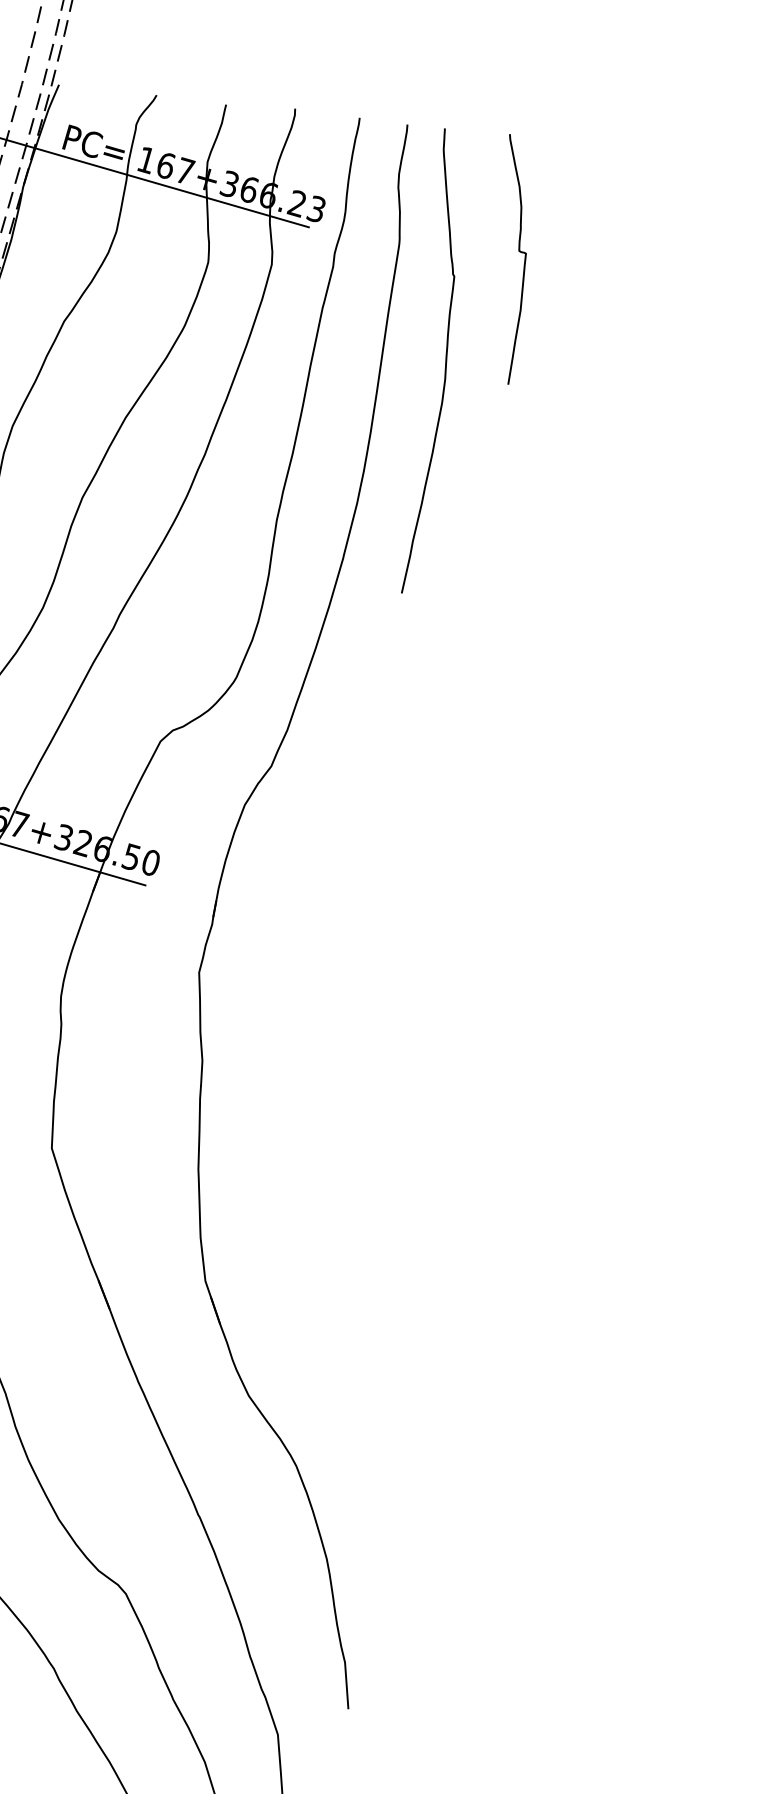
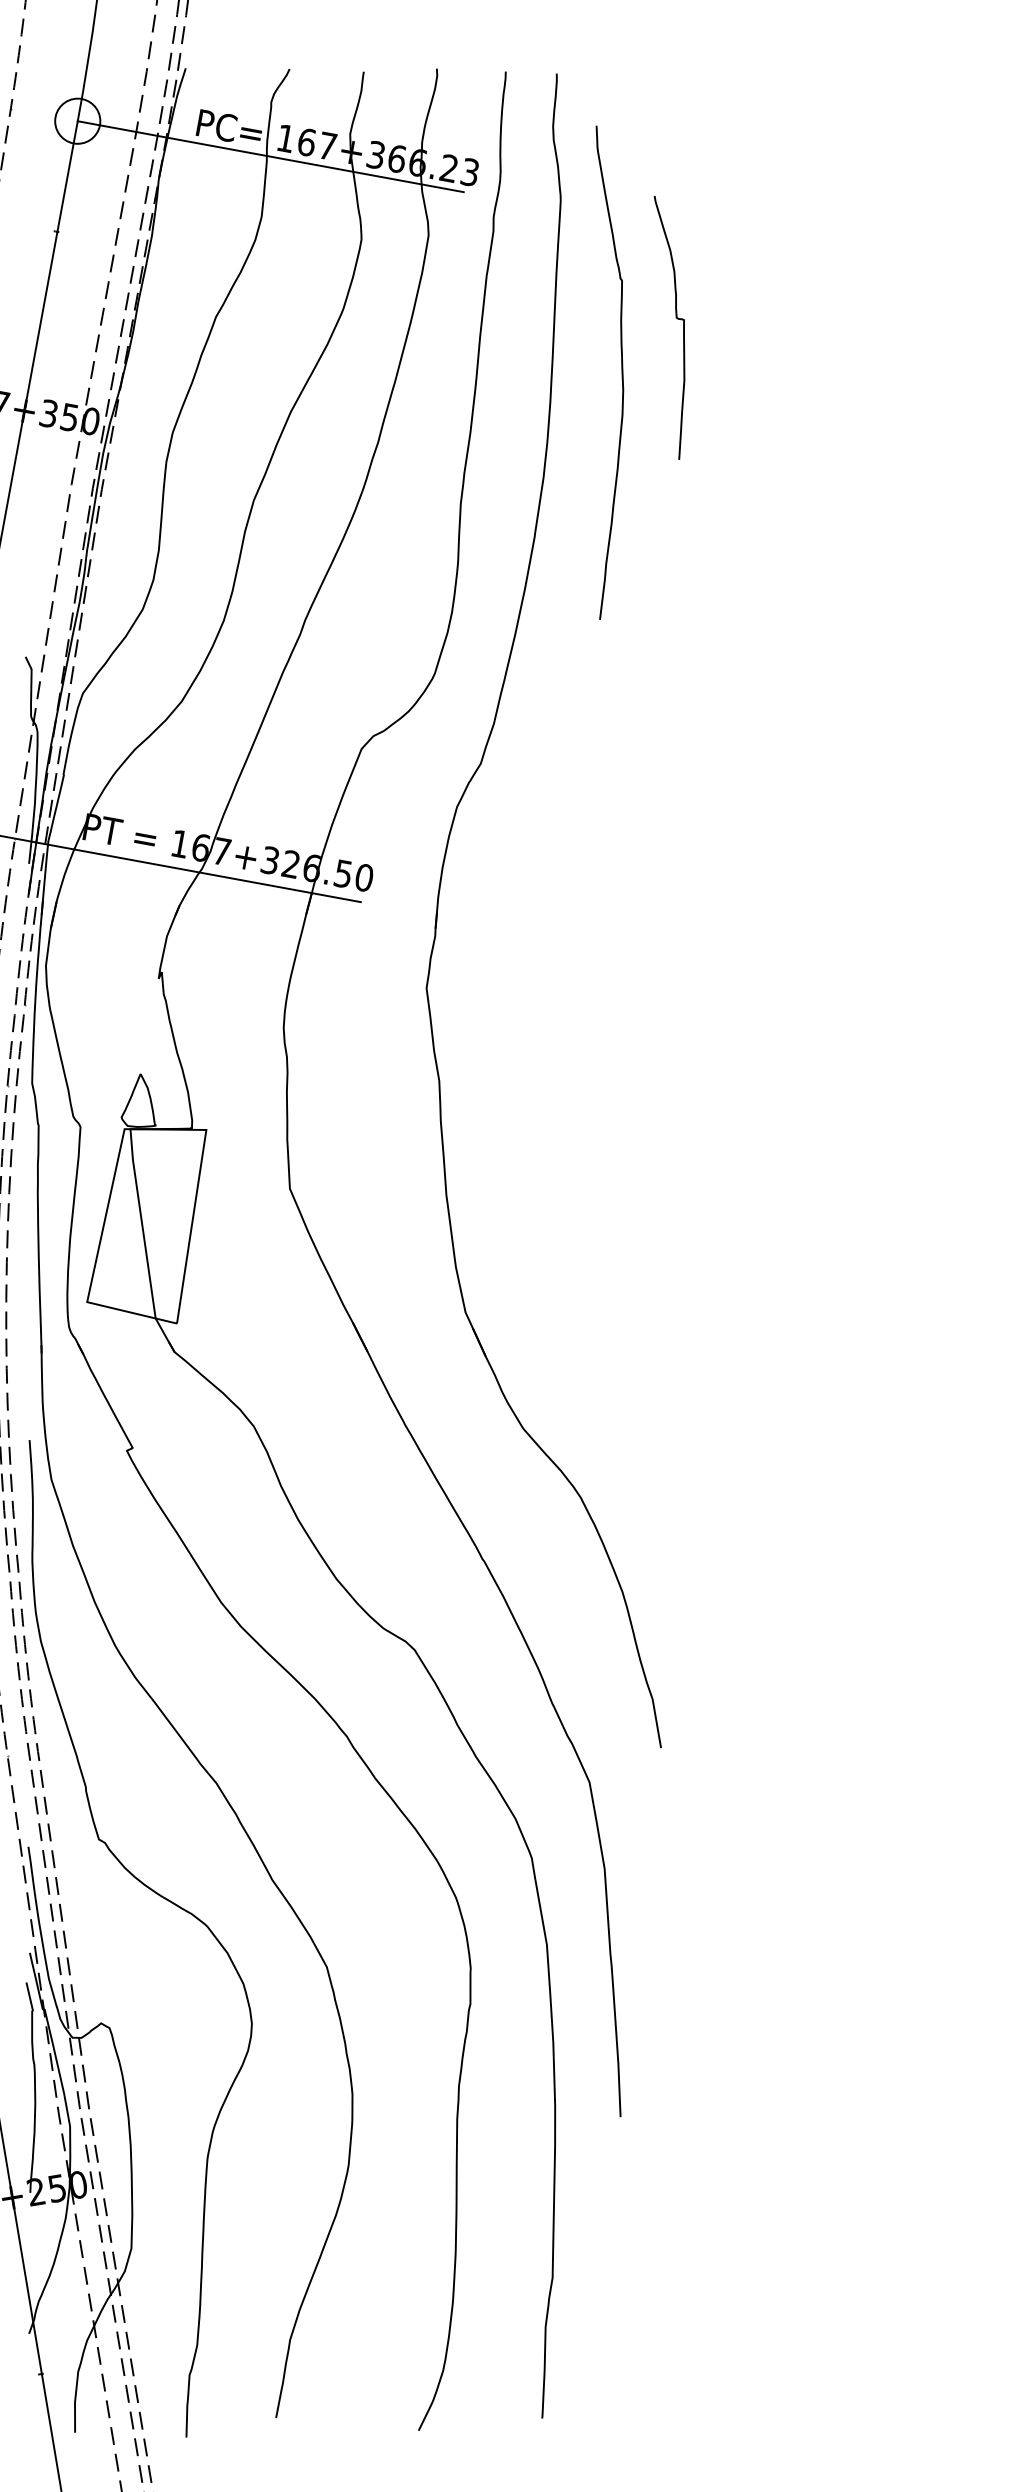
curve: (519, 252) -> (677, 319), moved
curve: (445, 362) -> (621, 372), moved

